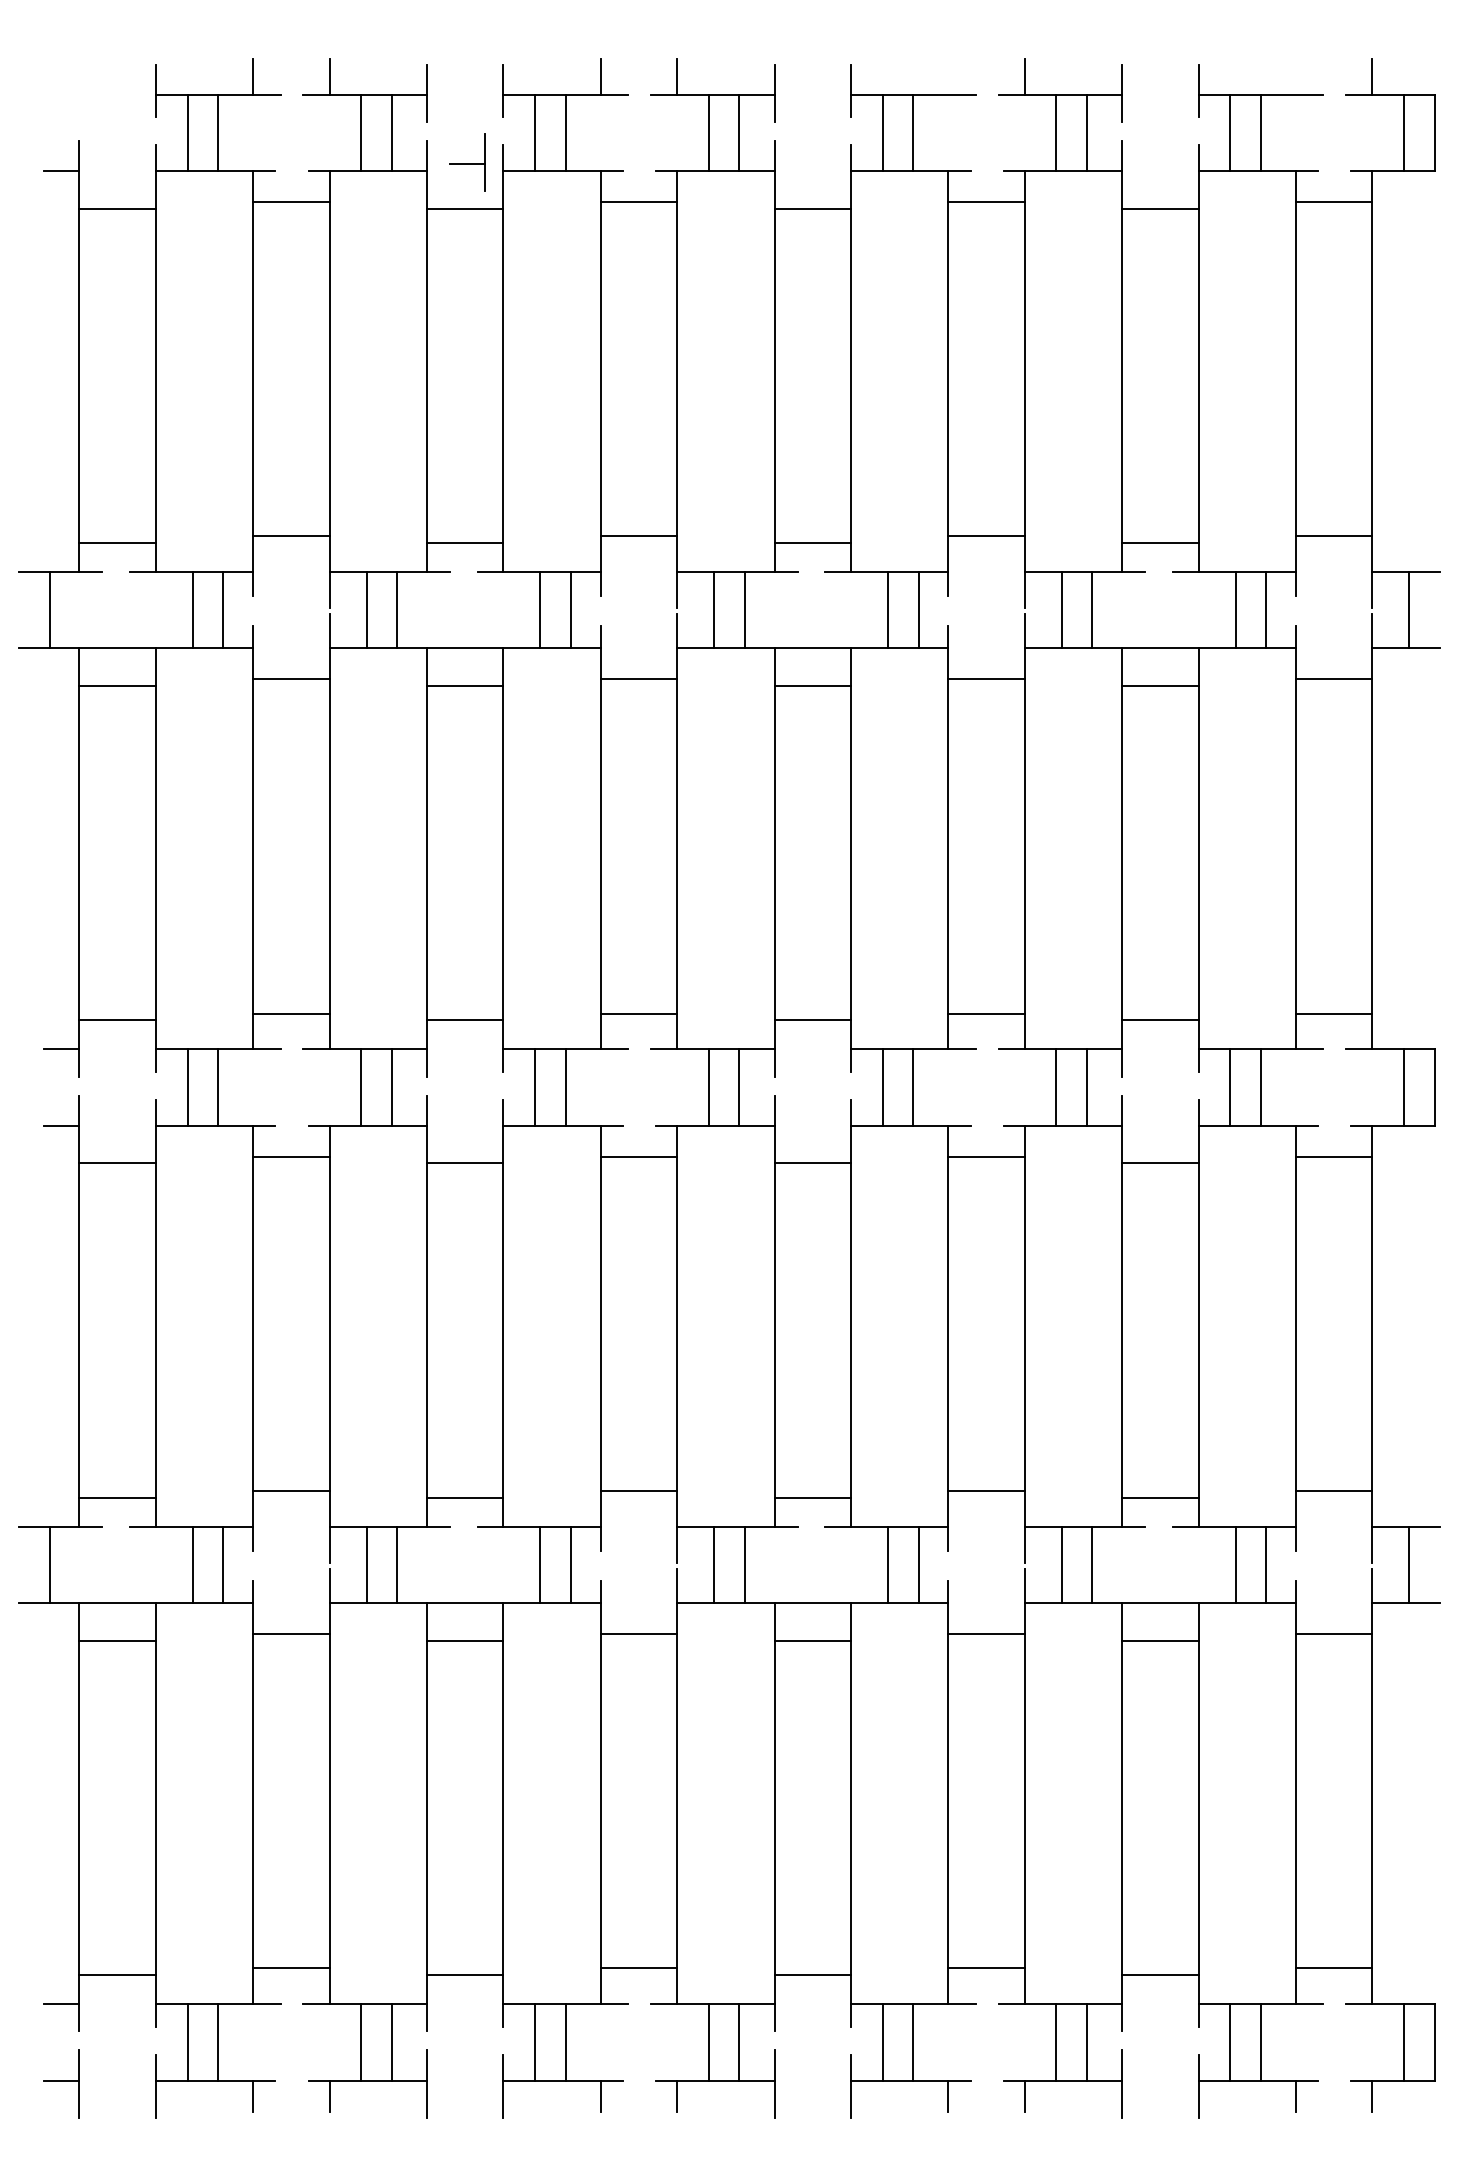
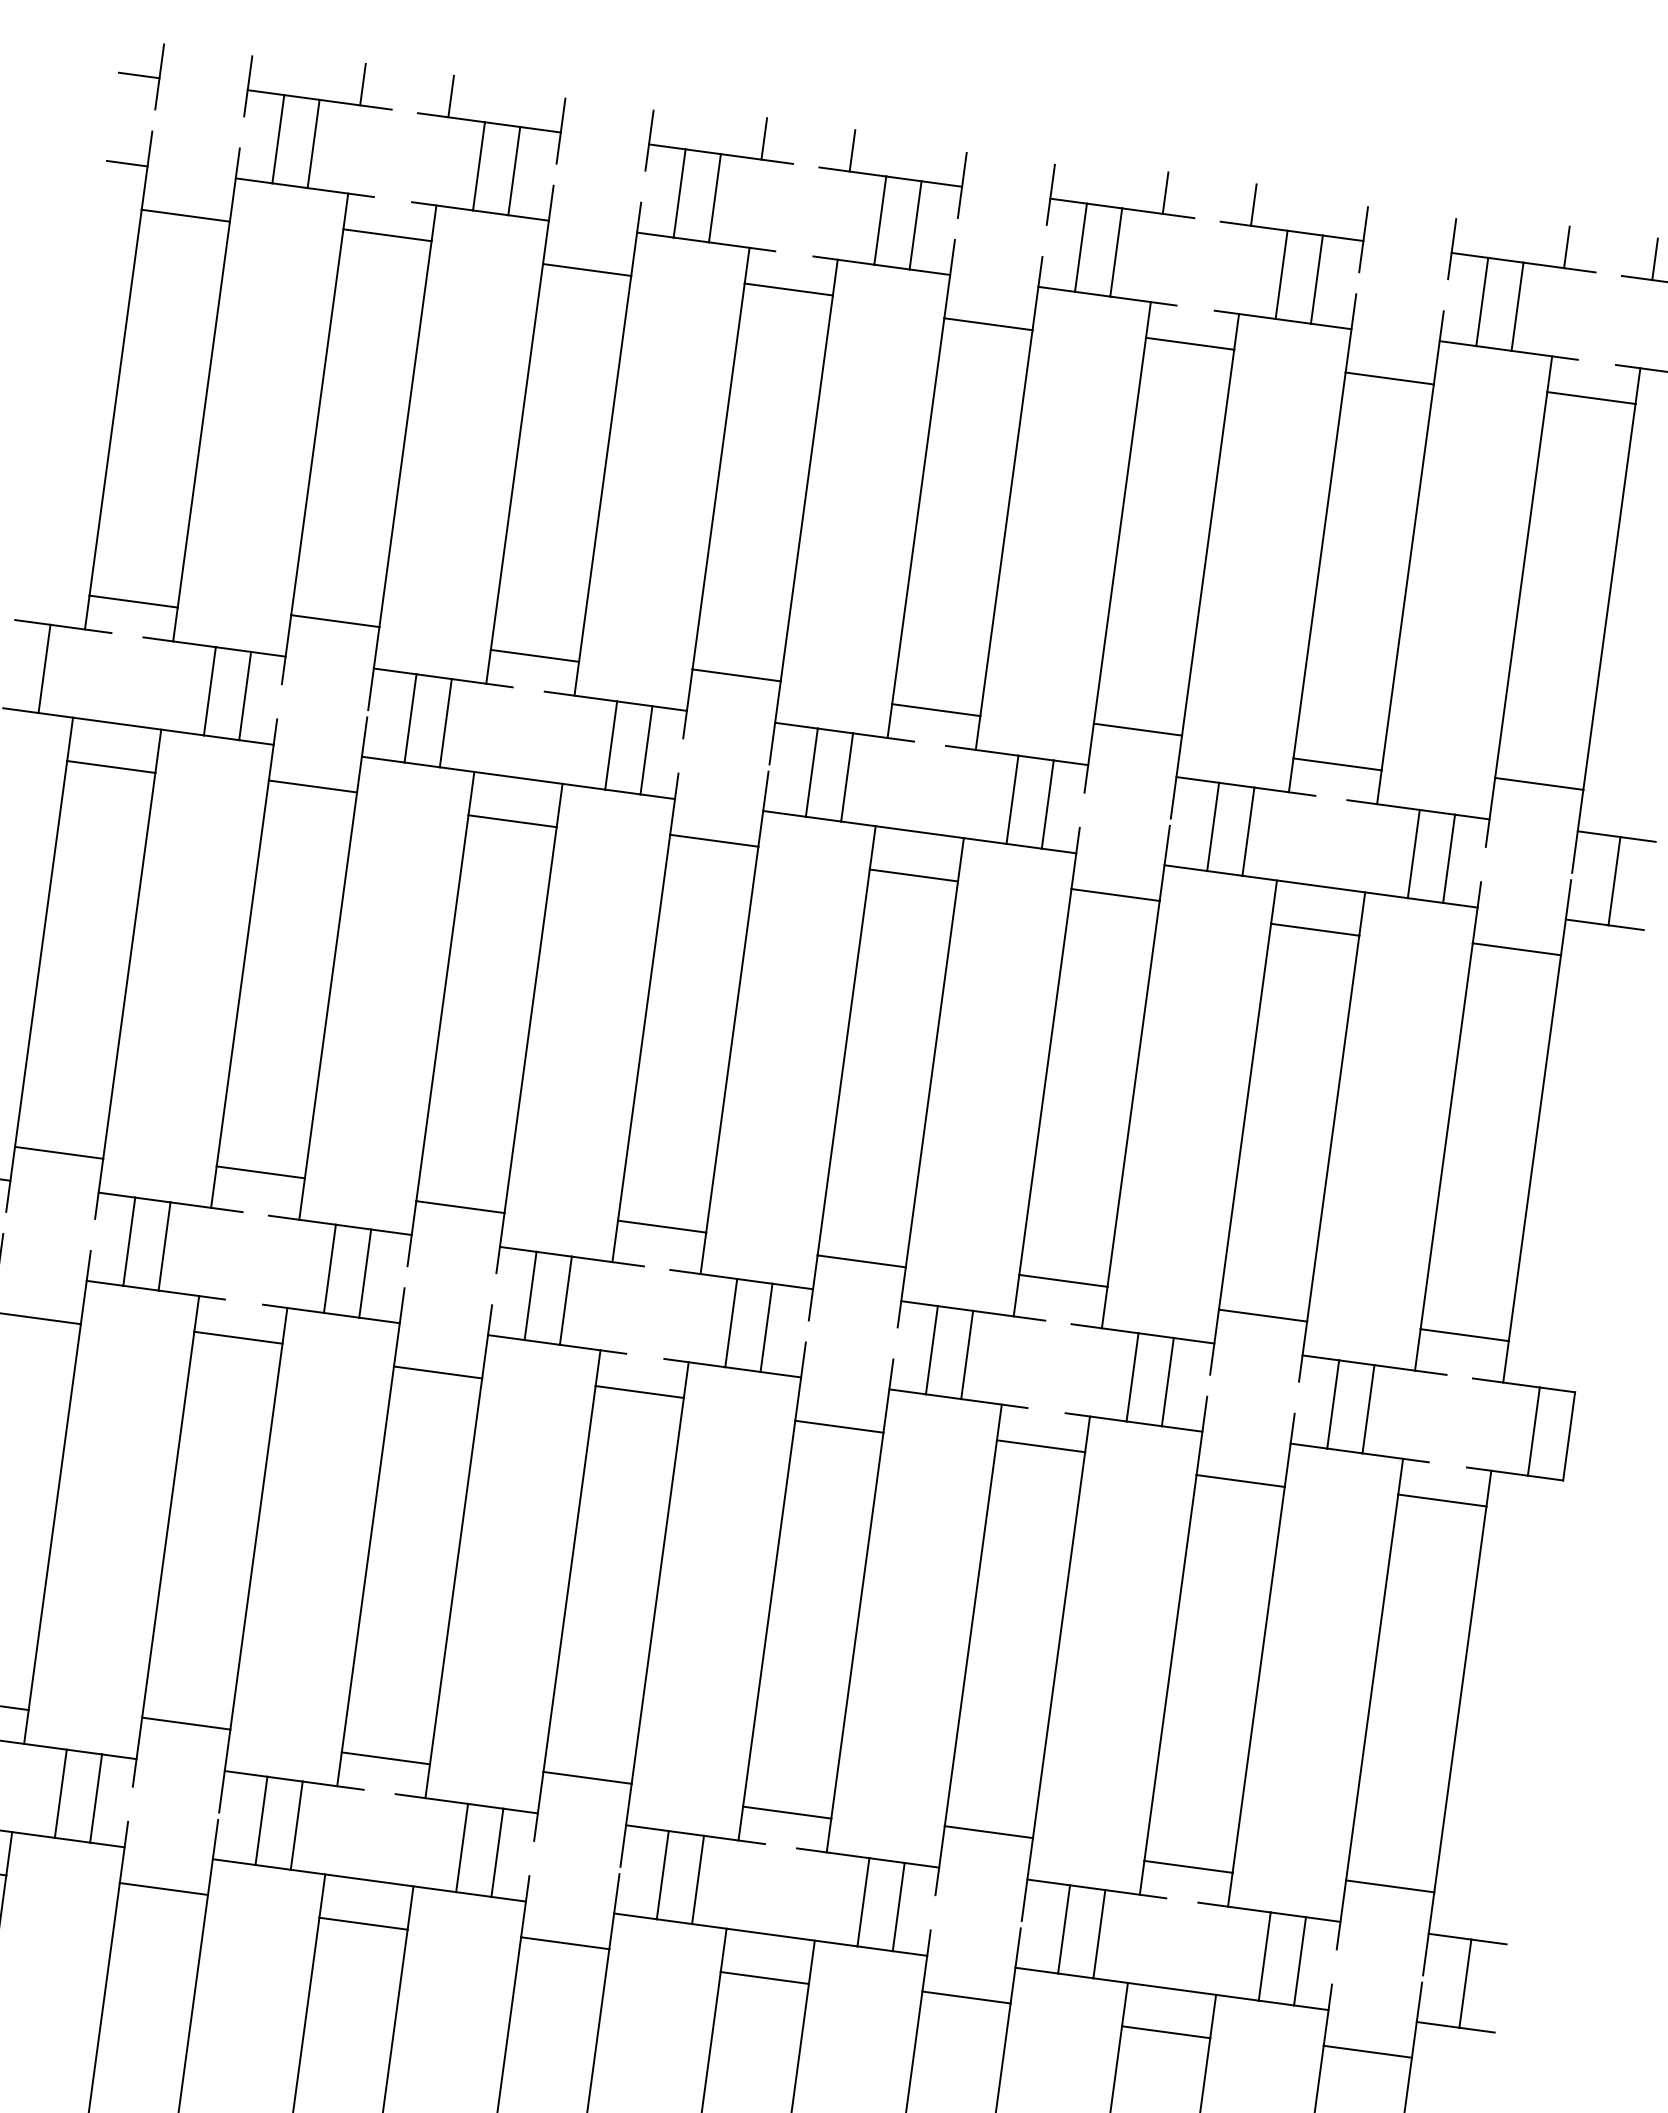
line: (948, 76) -> (1165, 192), added
line: (1295, 76) -> (1566, 247), added
part: (467, 162) -> (138, 74), moved

